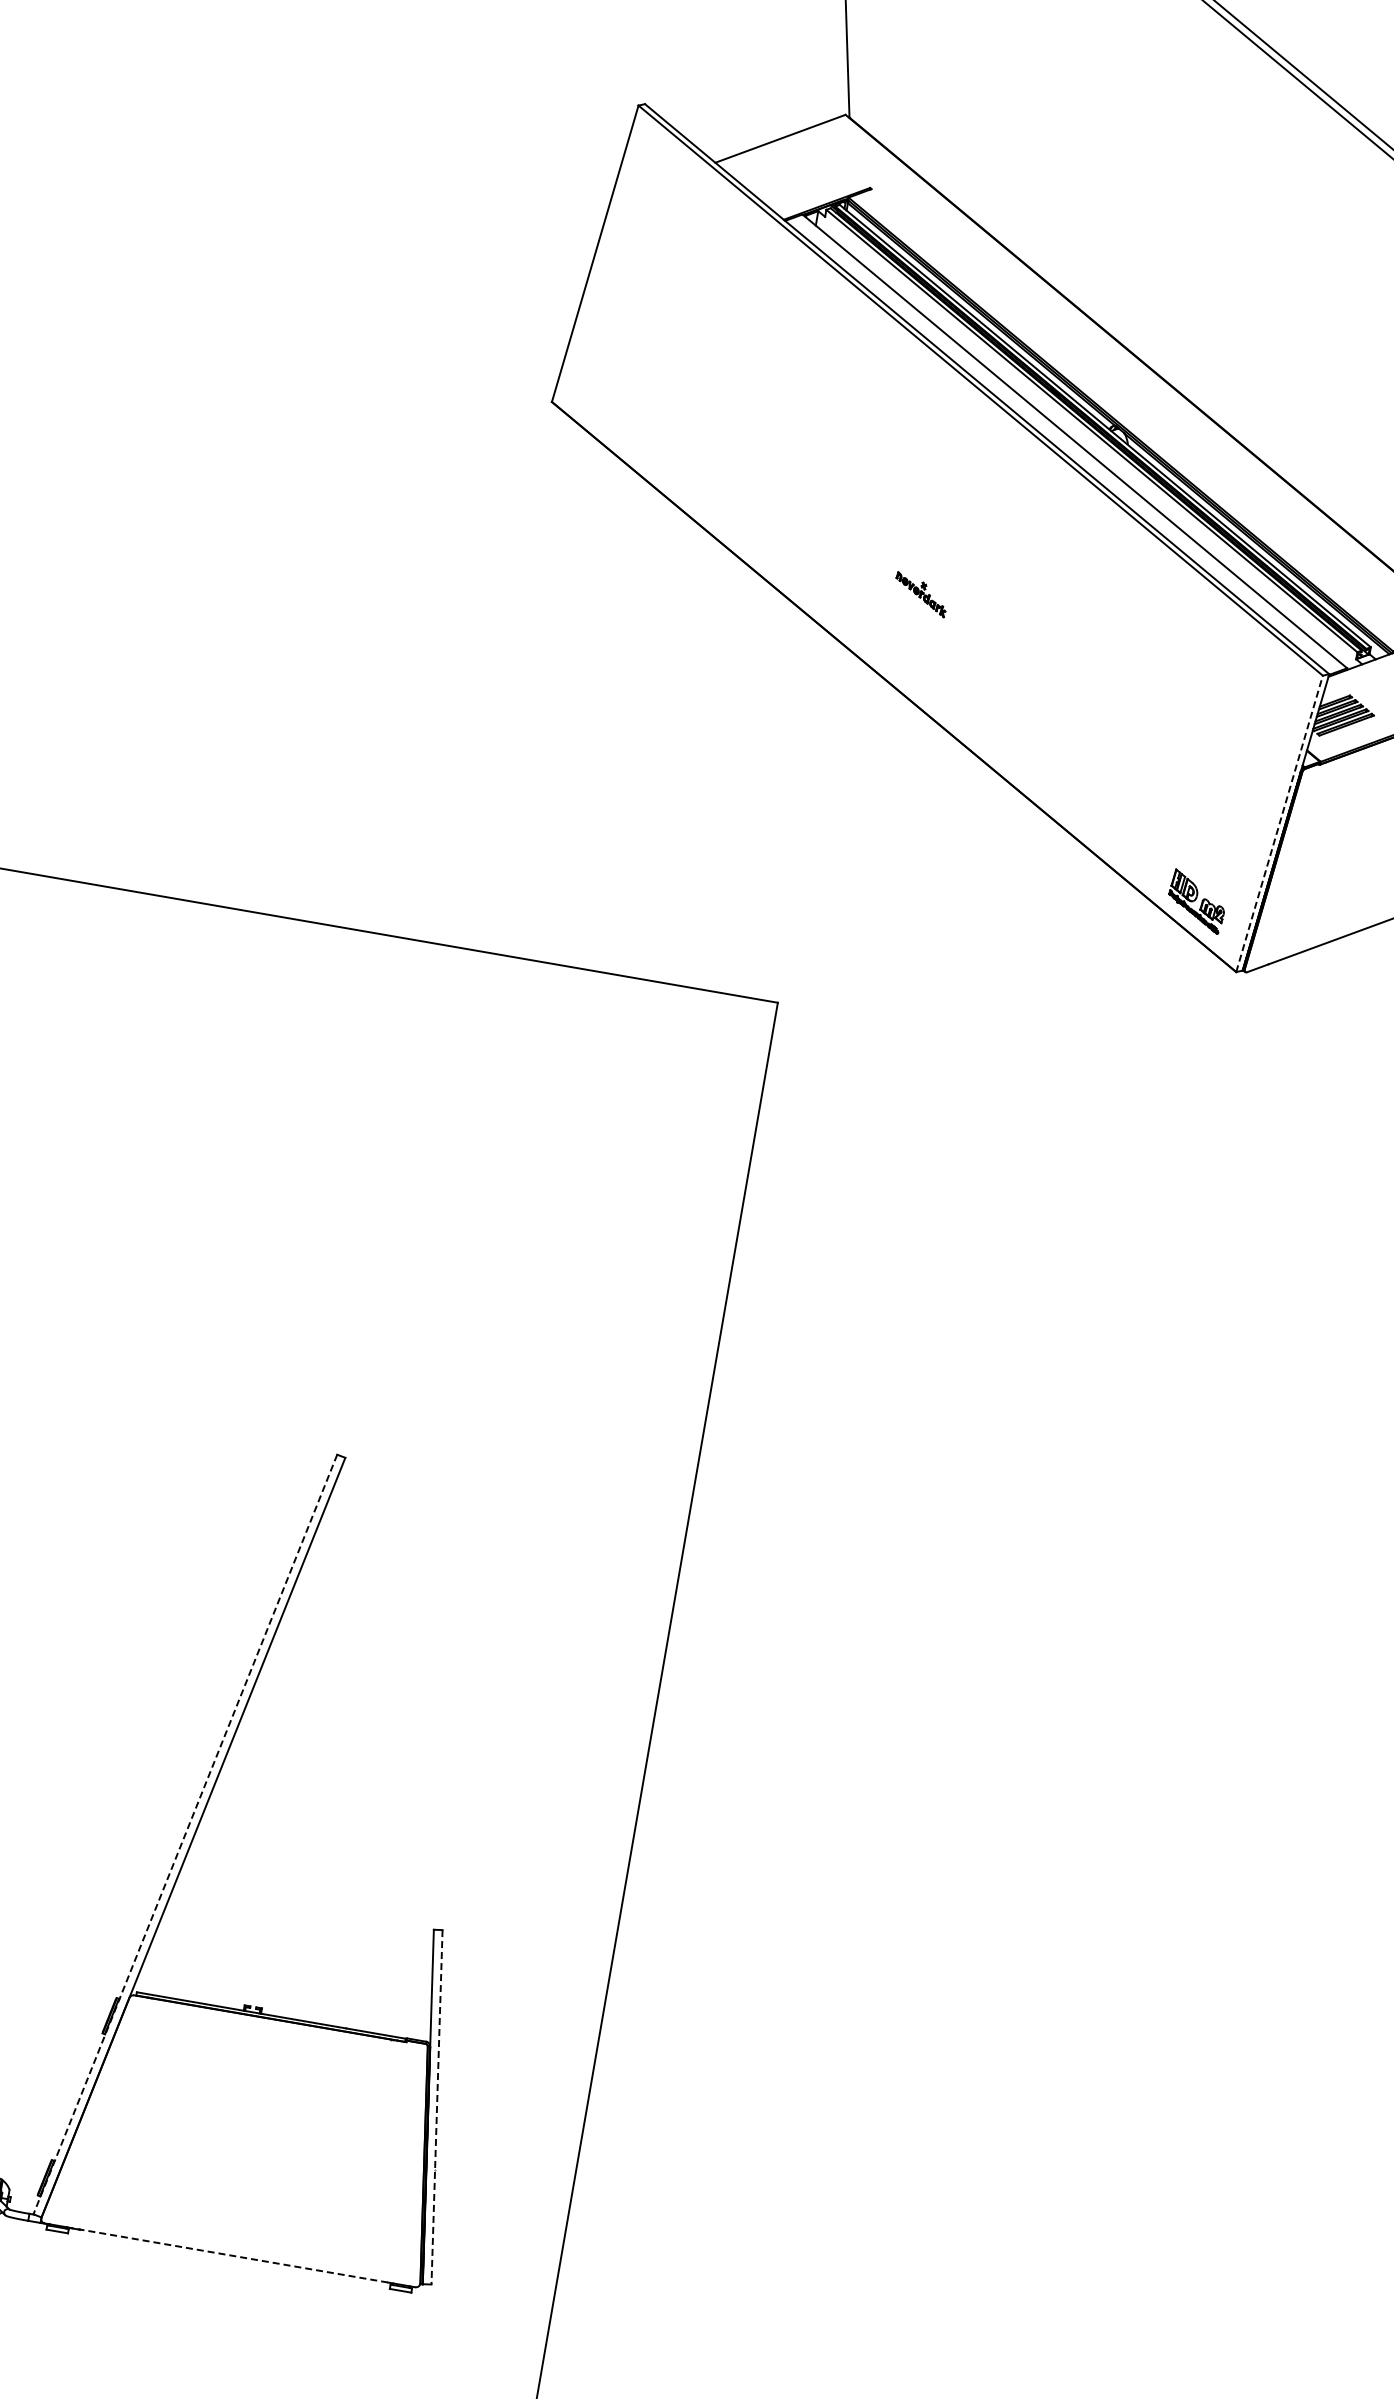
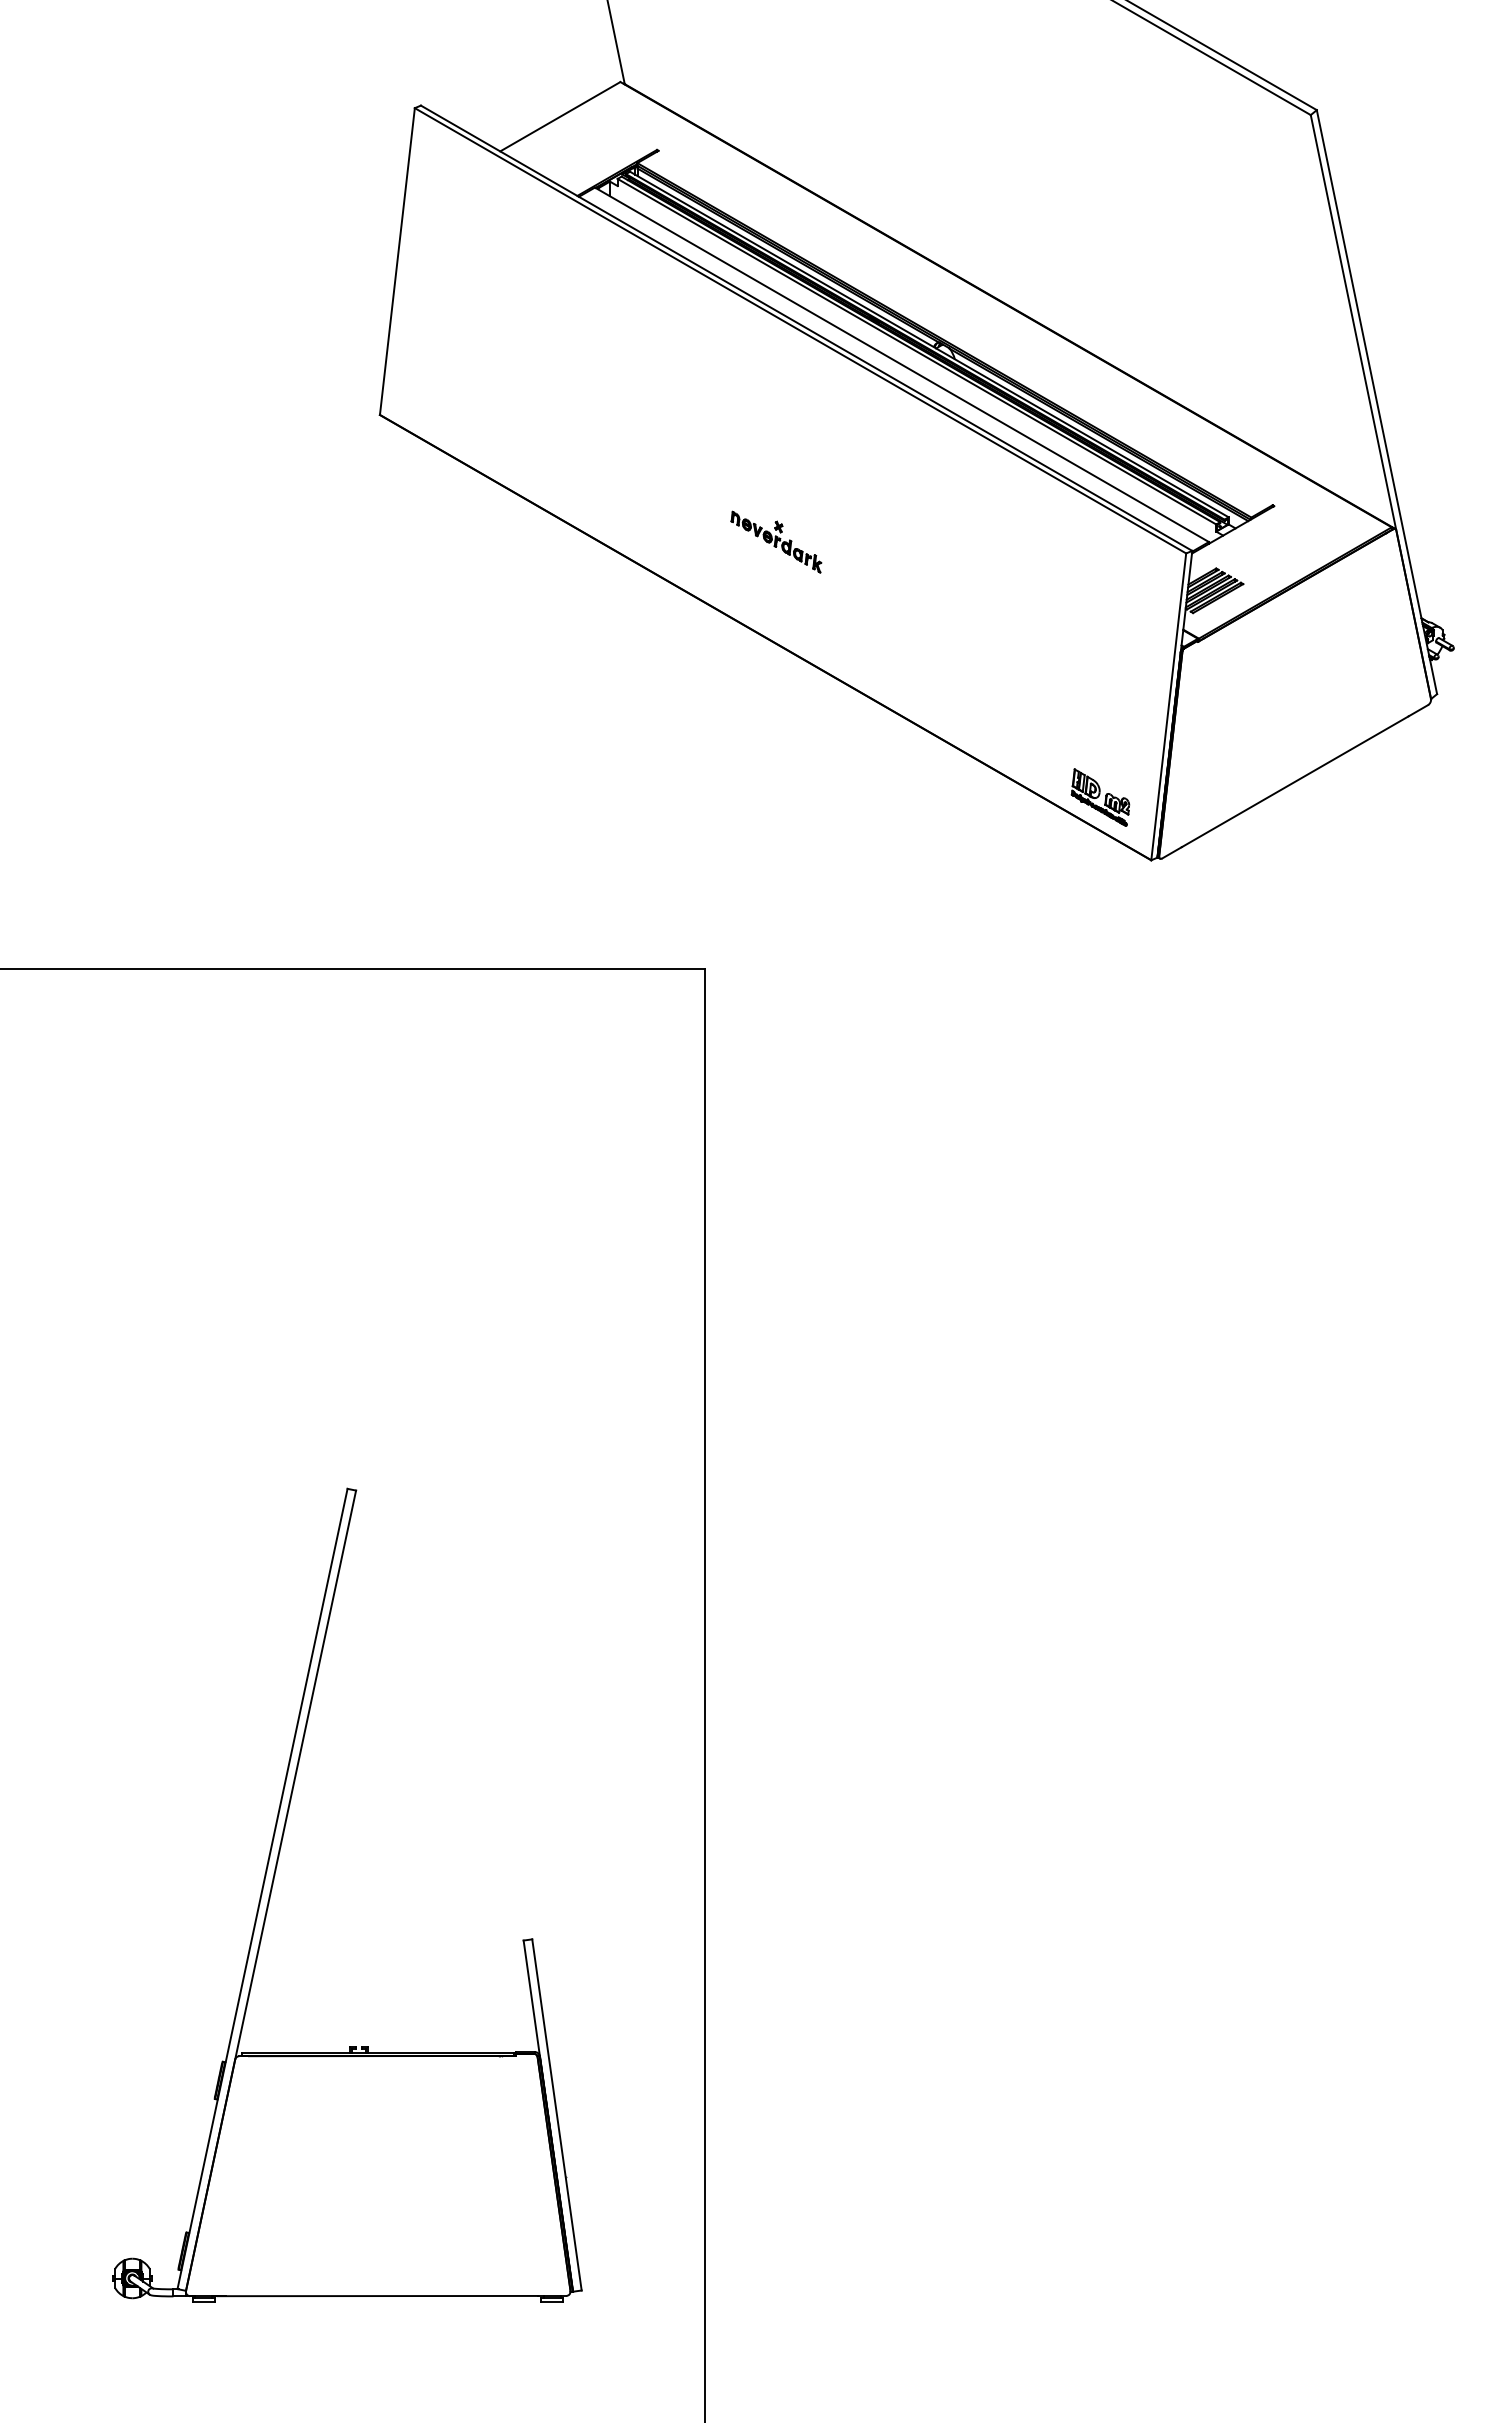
part: (921, 594) -> (776, 541), size x1.67
line: (1279, 823) -> (1168, 706), dashed -> solid
line: (185, 1835) -> (262, 1889), dashed -> solid
line: (437, 2107) -> (557, 2115), dashed -> solid
line: (229, 2255) -> (377, 2296), dashed -> solid

